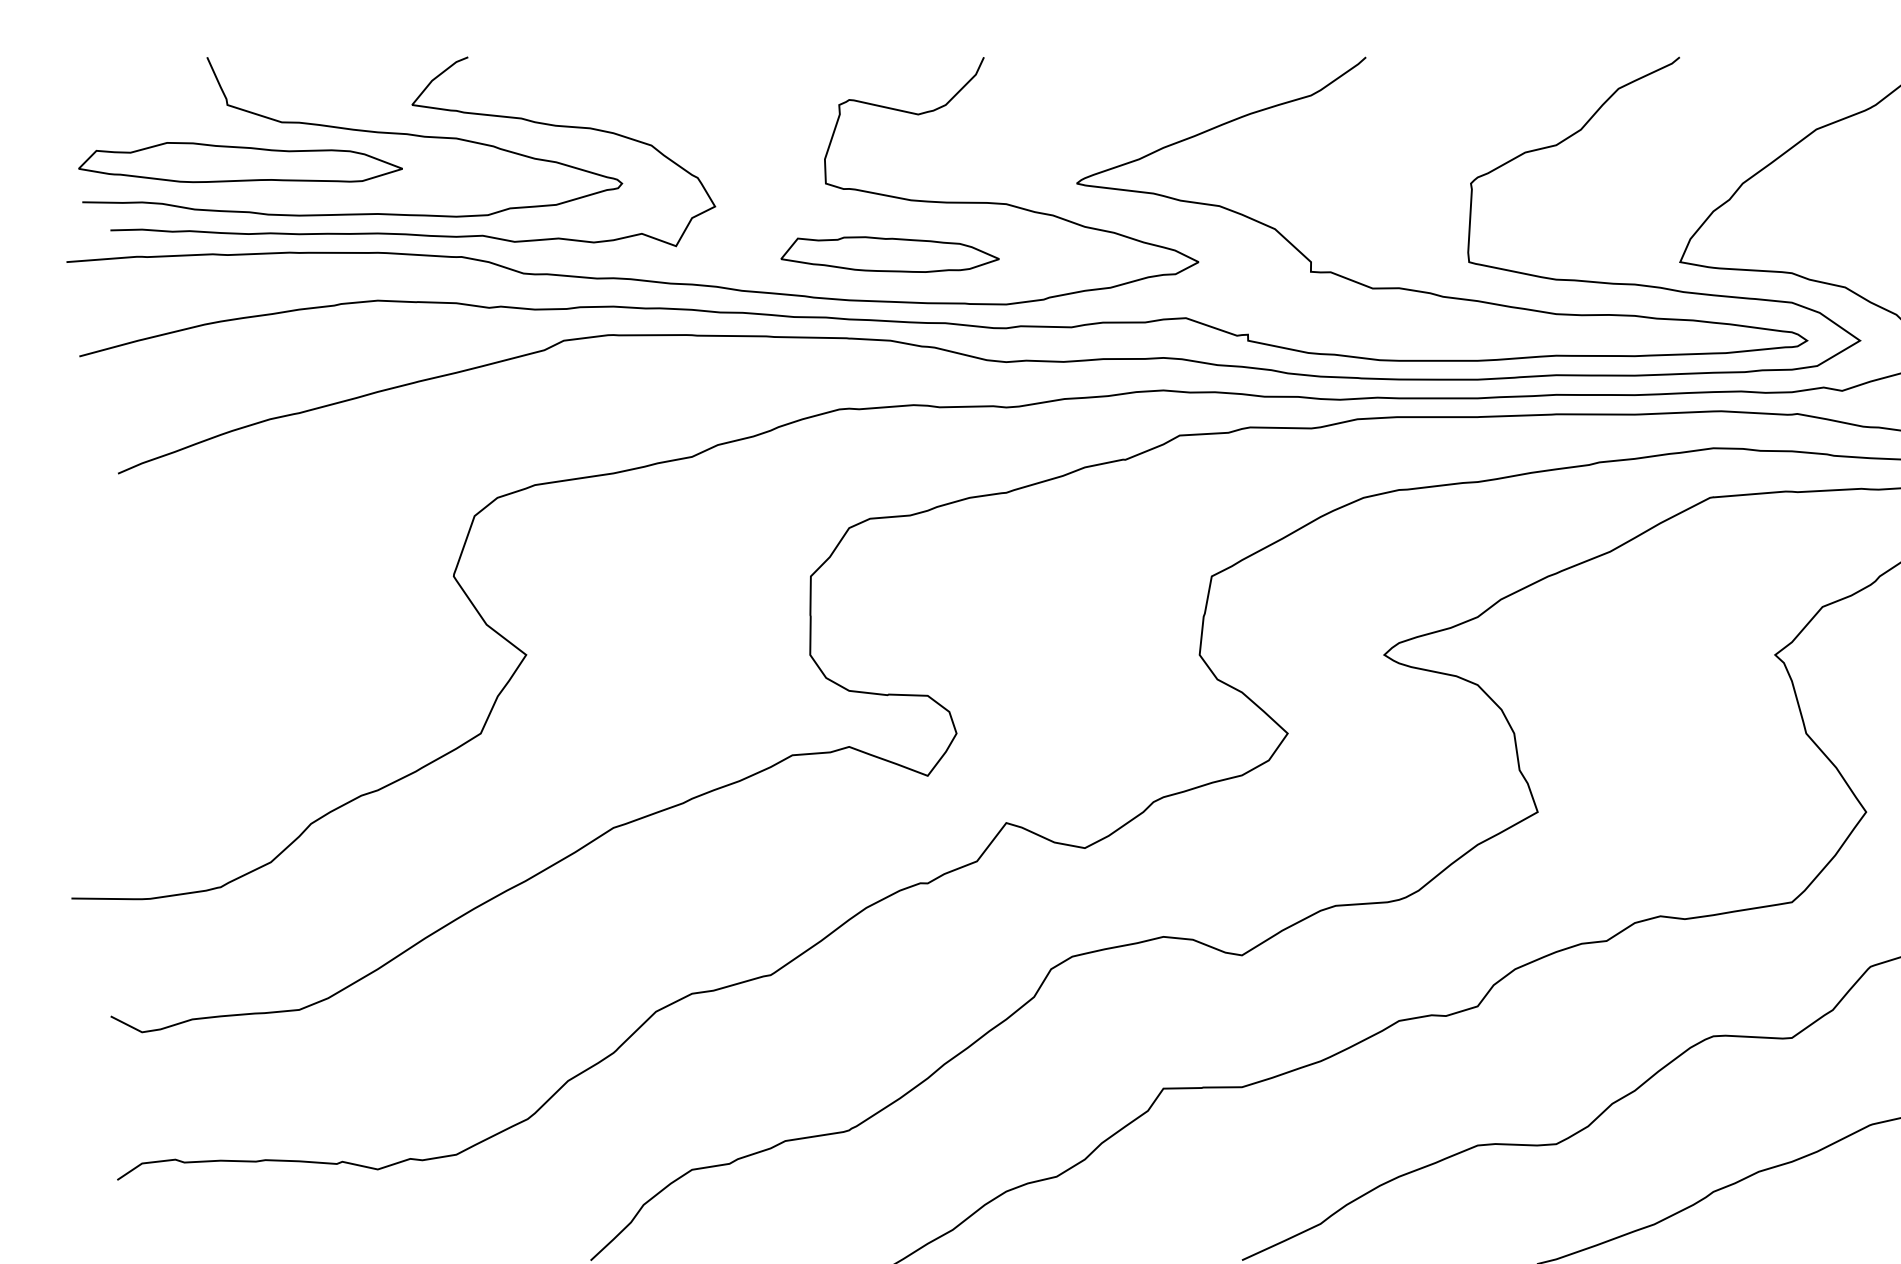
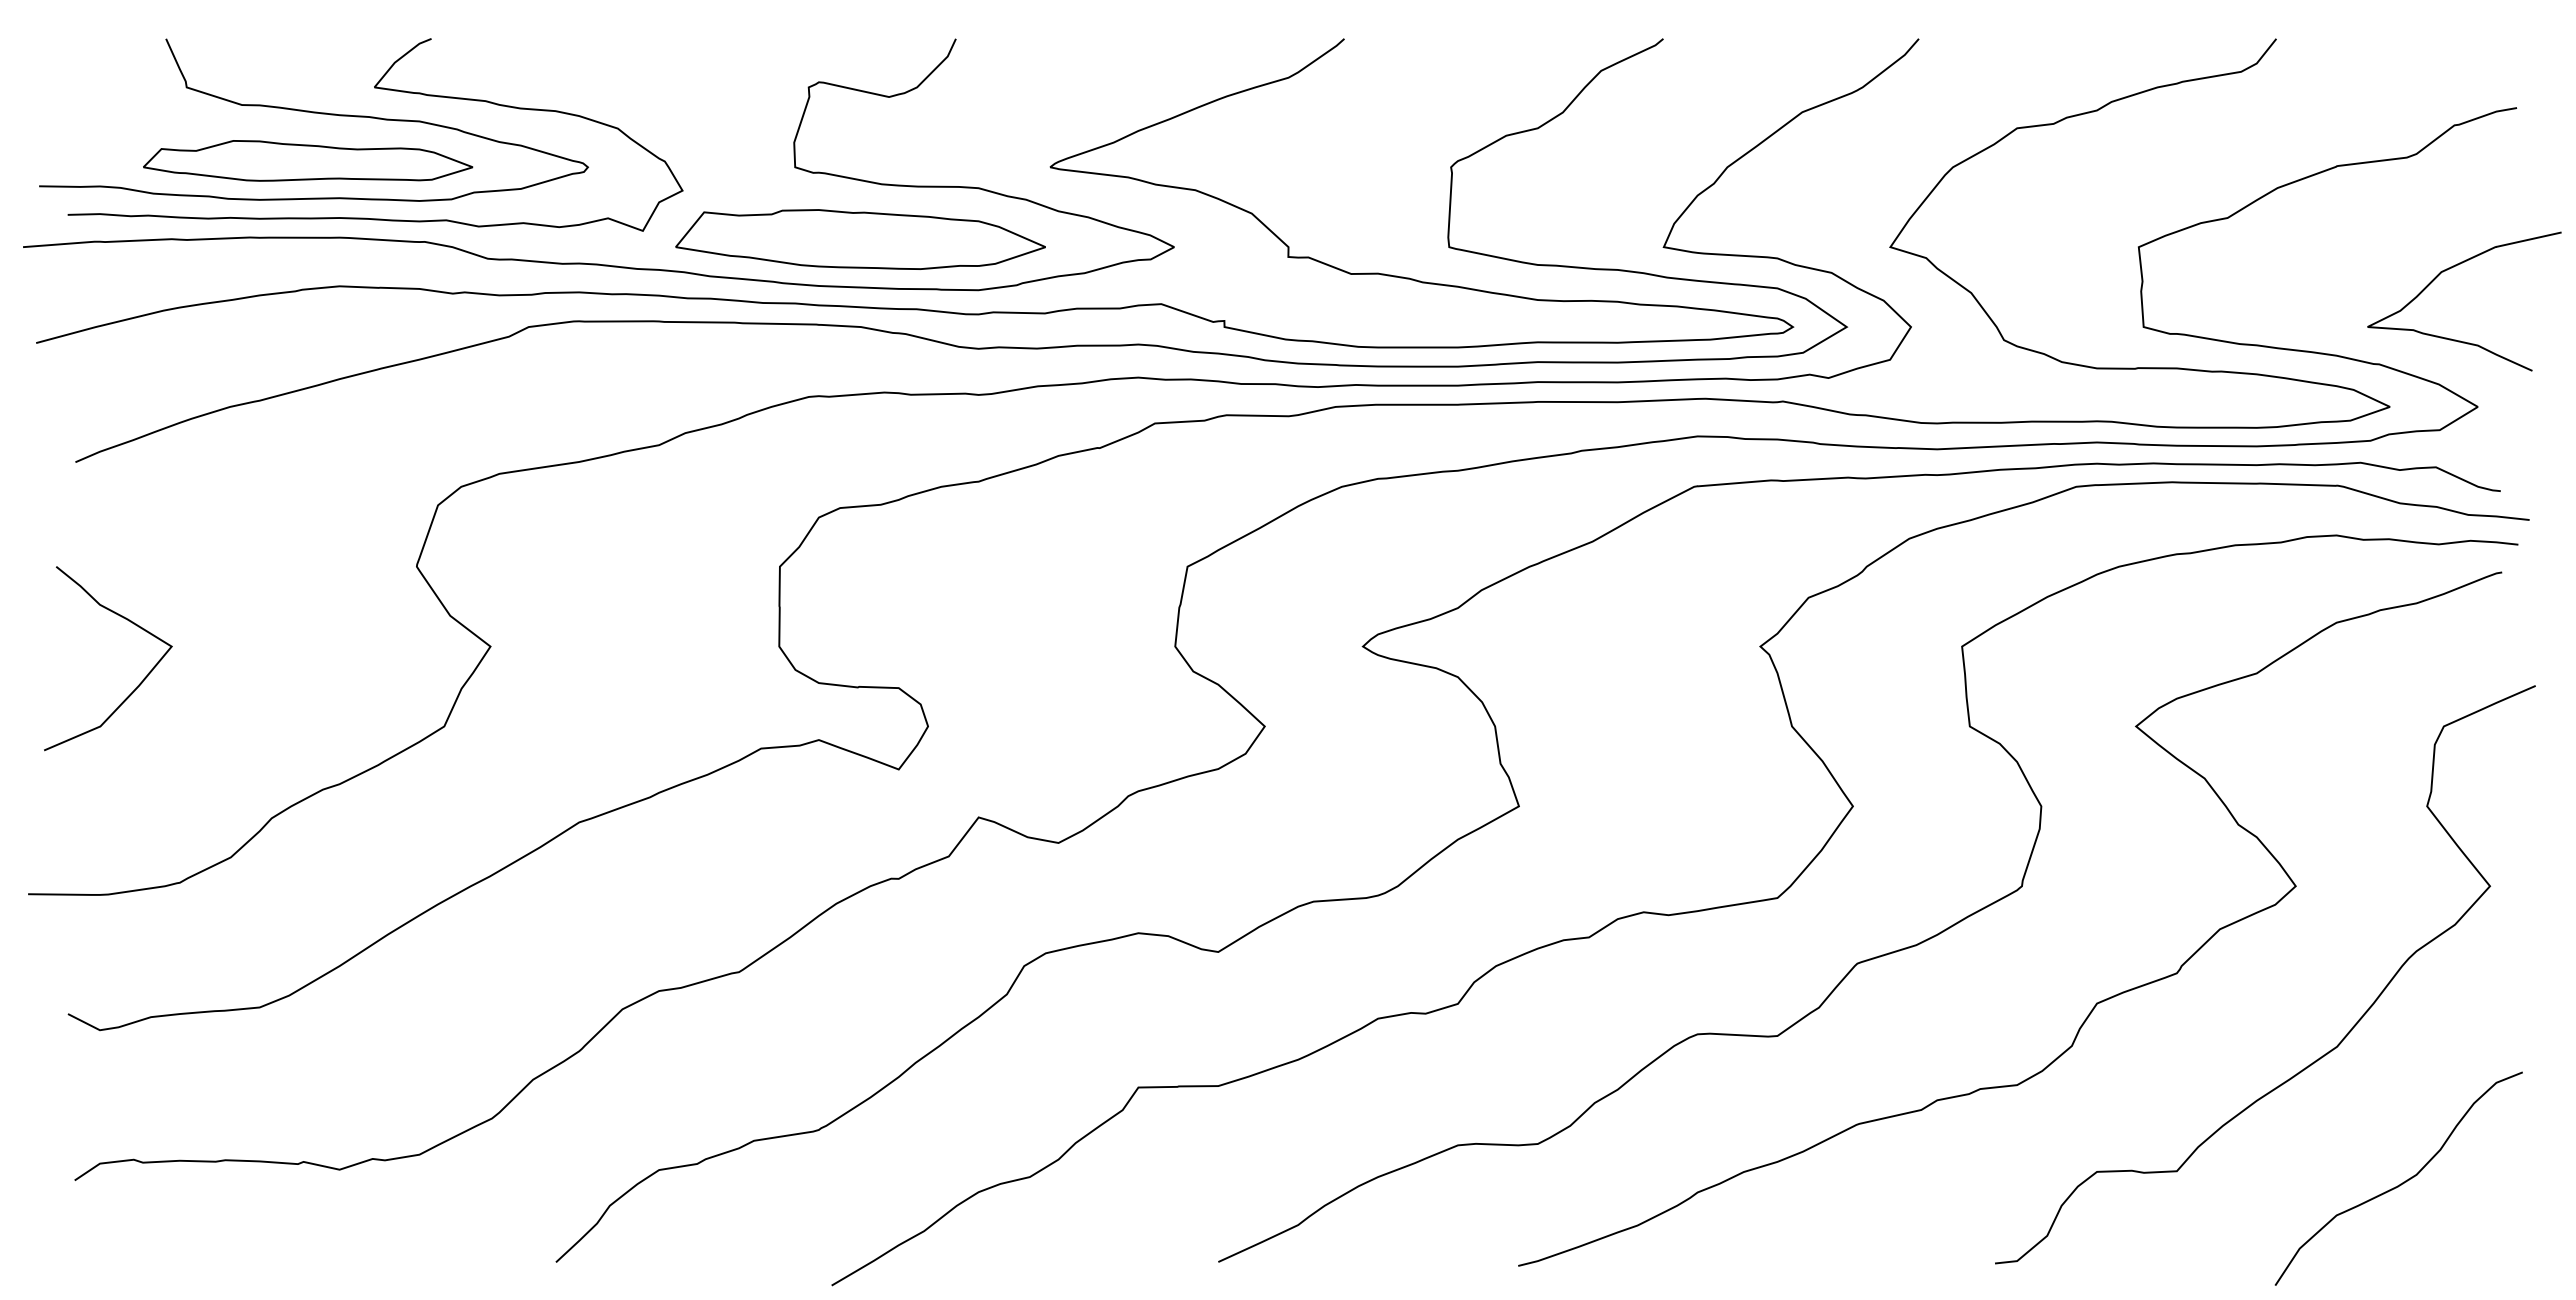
part: (241, 162) -> (308, 160), moved
part: (890, 254) -> (860, 239), size x1.67
curve: (179, 693) -> (137, 685), added

